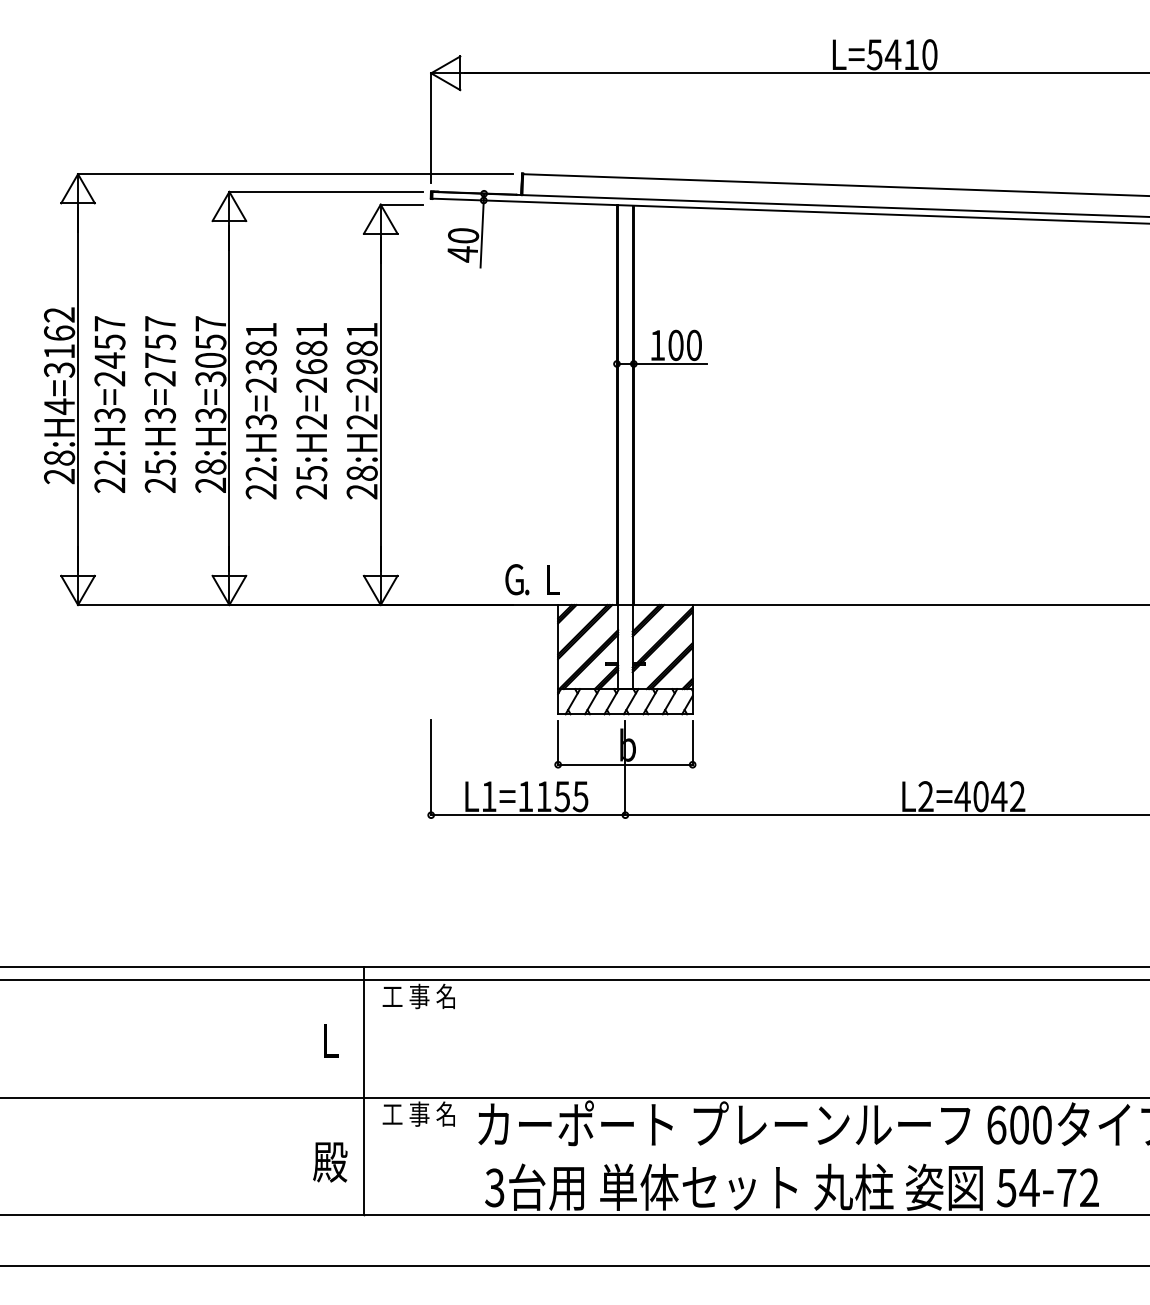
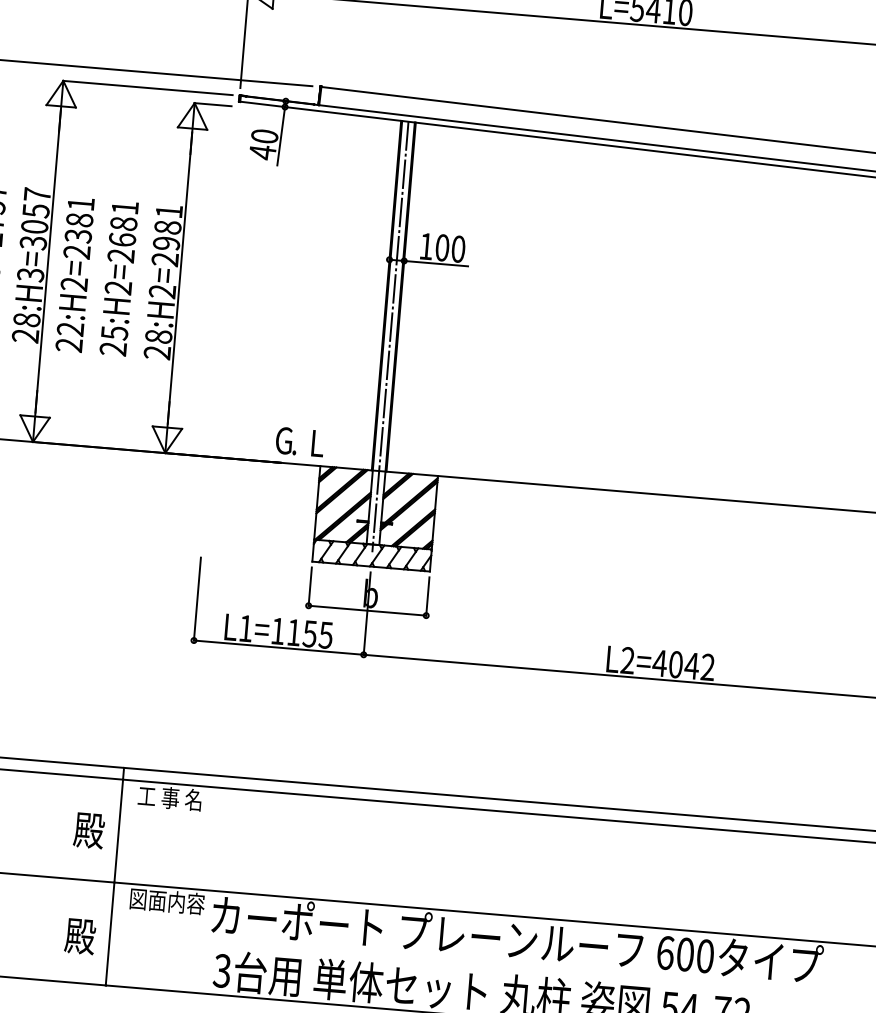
text: (261, 421) -> (74, 283), 22:H3=2381 -> 22:H2=2381
line: (625, 450) -> (390, 336), added
text: (330, 1041) -> (89, 830), L -> 殿
text: (425, 1113) -> (167, 900), 工 事 名 -> 図面内容

